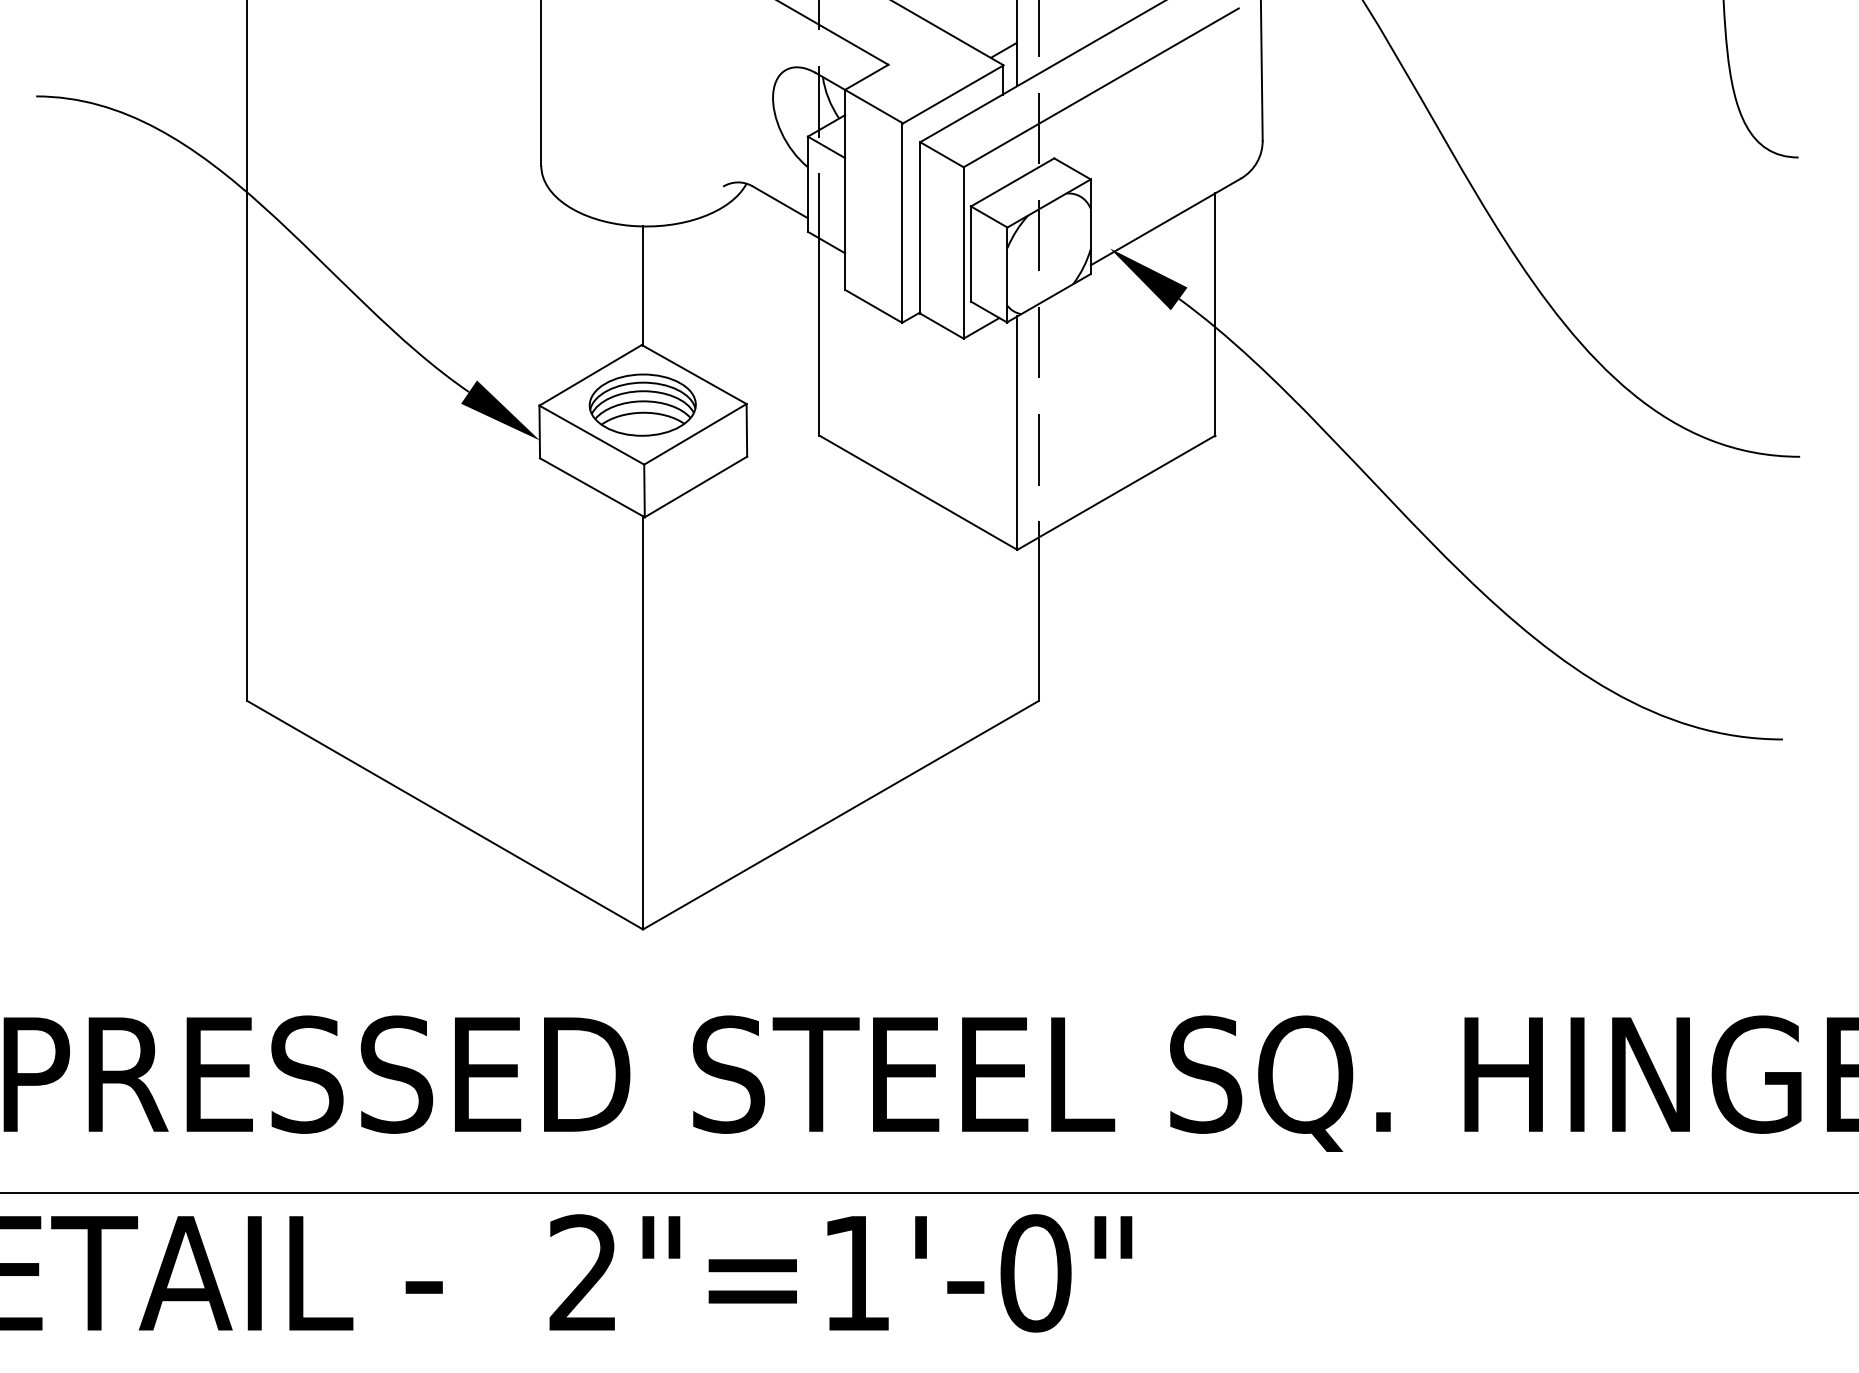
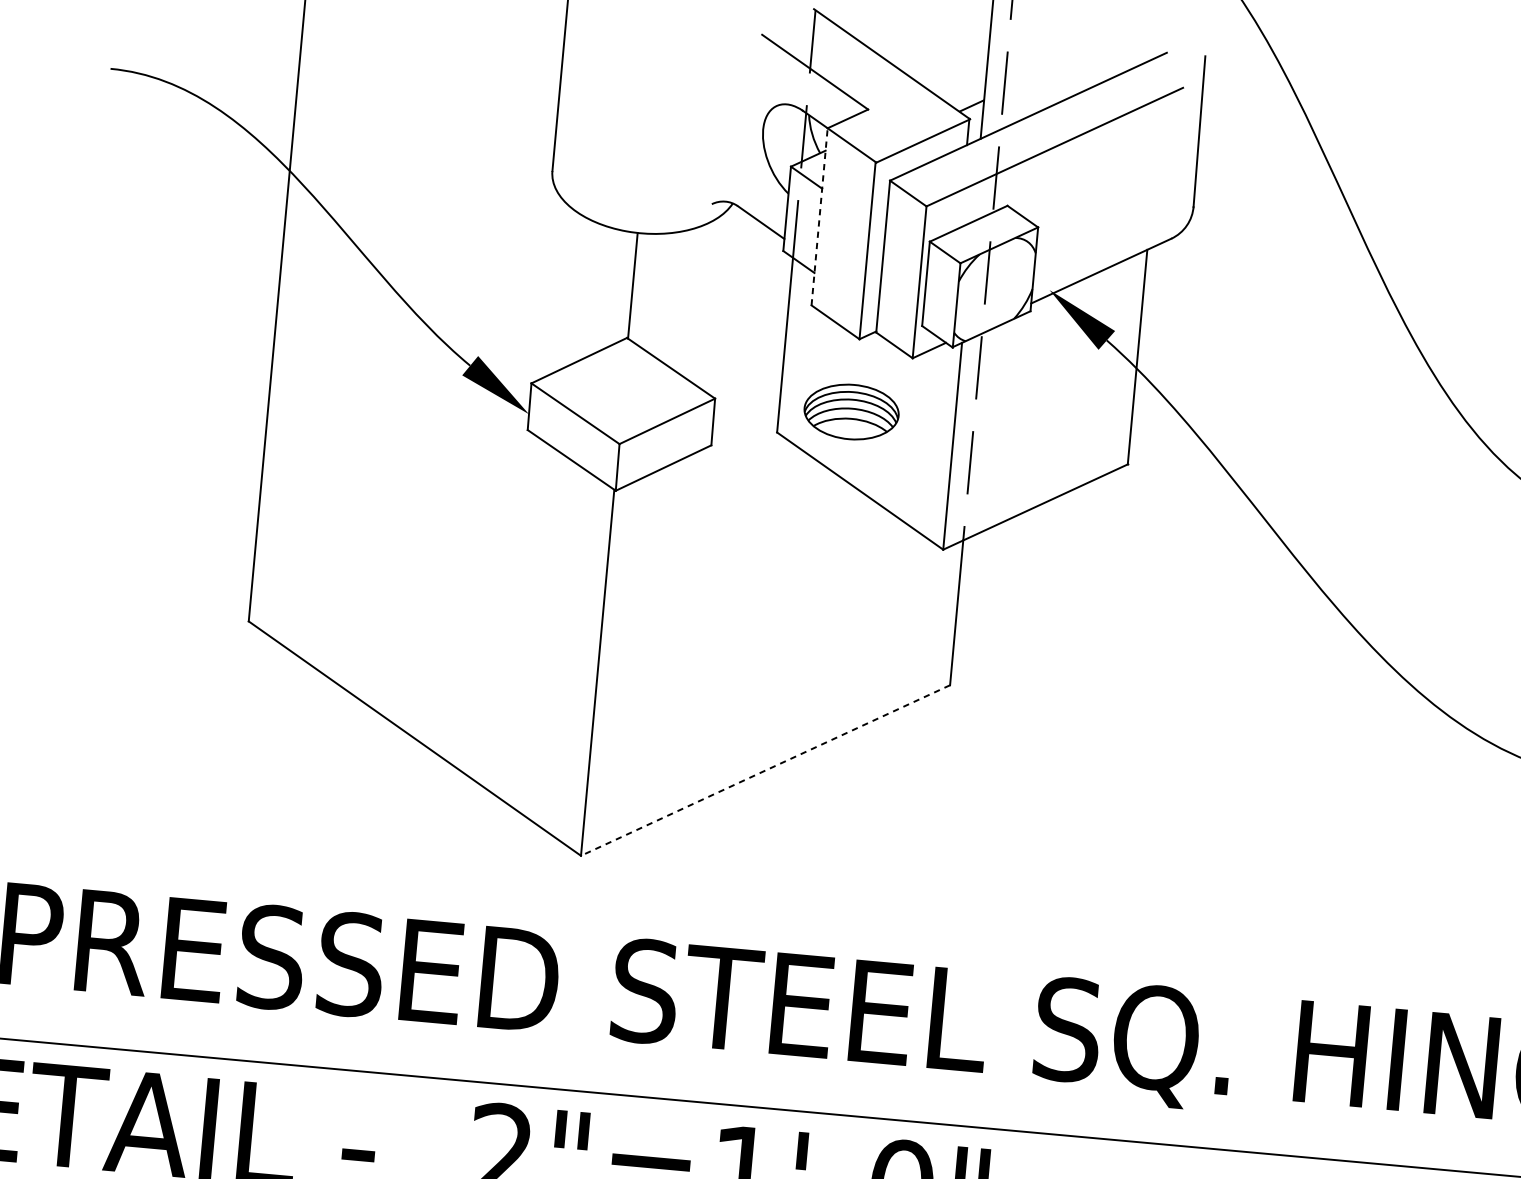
line: (845, 189) -> (820, 216), solid -> dashed
part: (642, 404) -> (851, 411), moved
line: (840, 815) -> (765, 770), solid -> dashed

